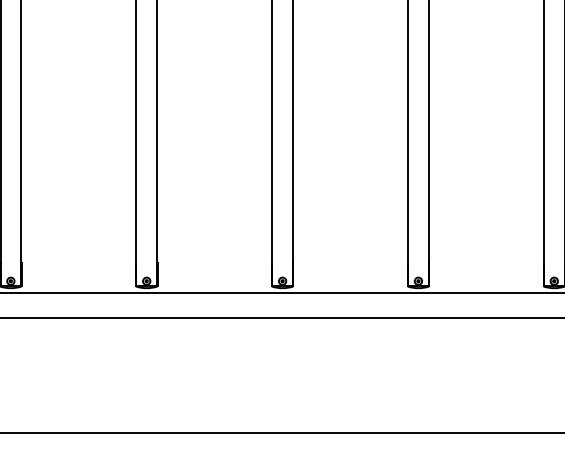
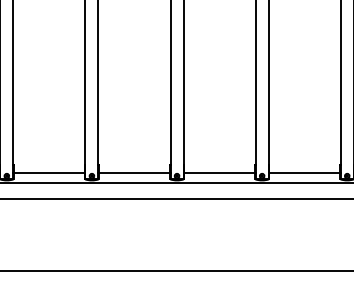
line: (78, 275) -> (49, 172), added
line: (214, 275) -> (134, 172), added
line: (350, 275) -> (219, 172), added
line: (486, 275) -> (304, 172), added

